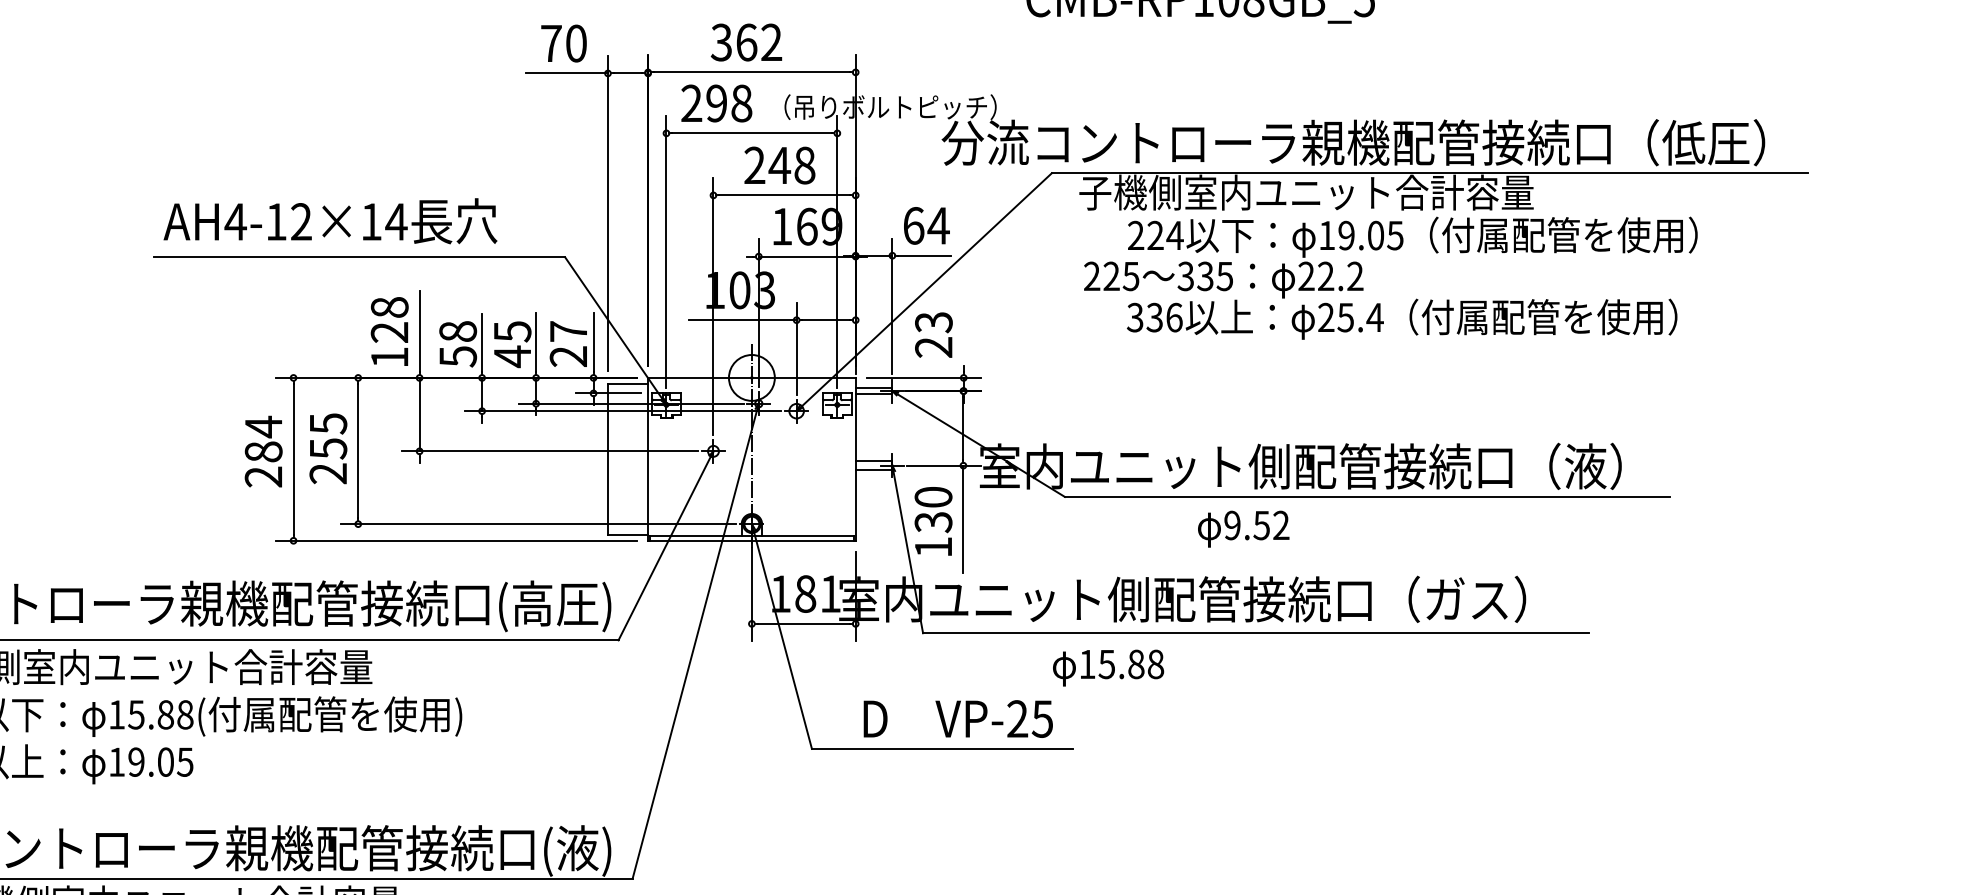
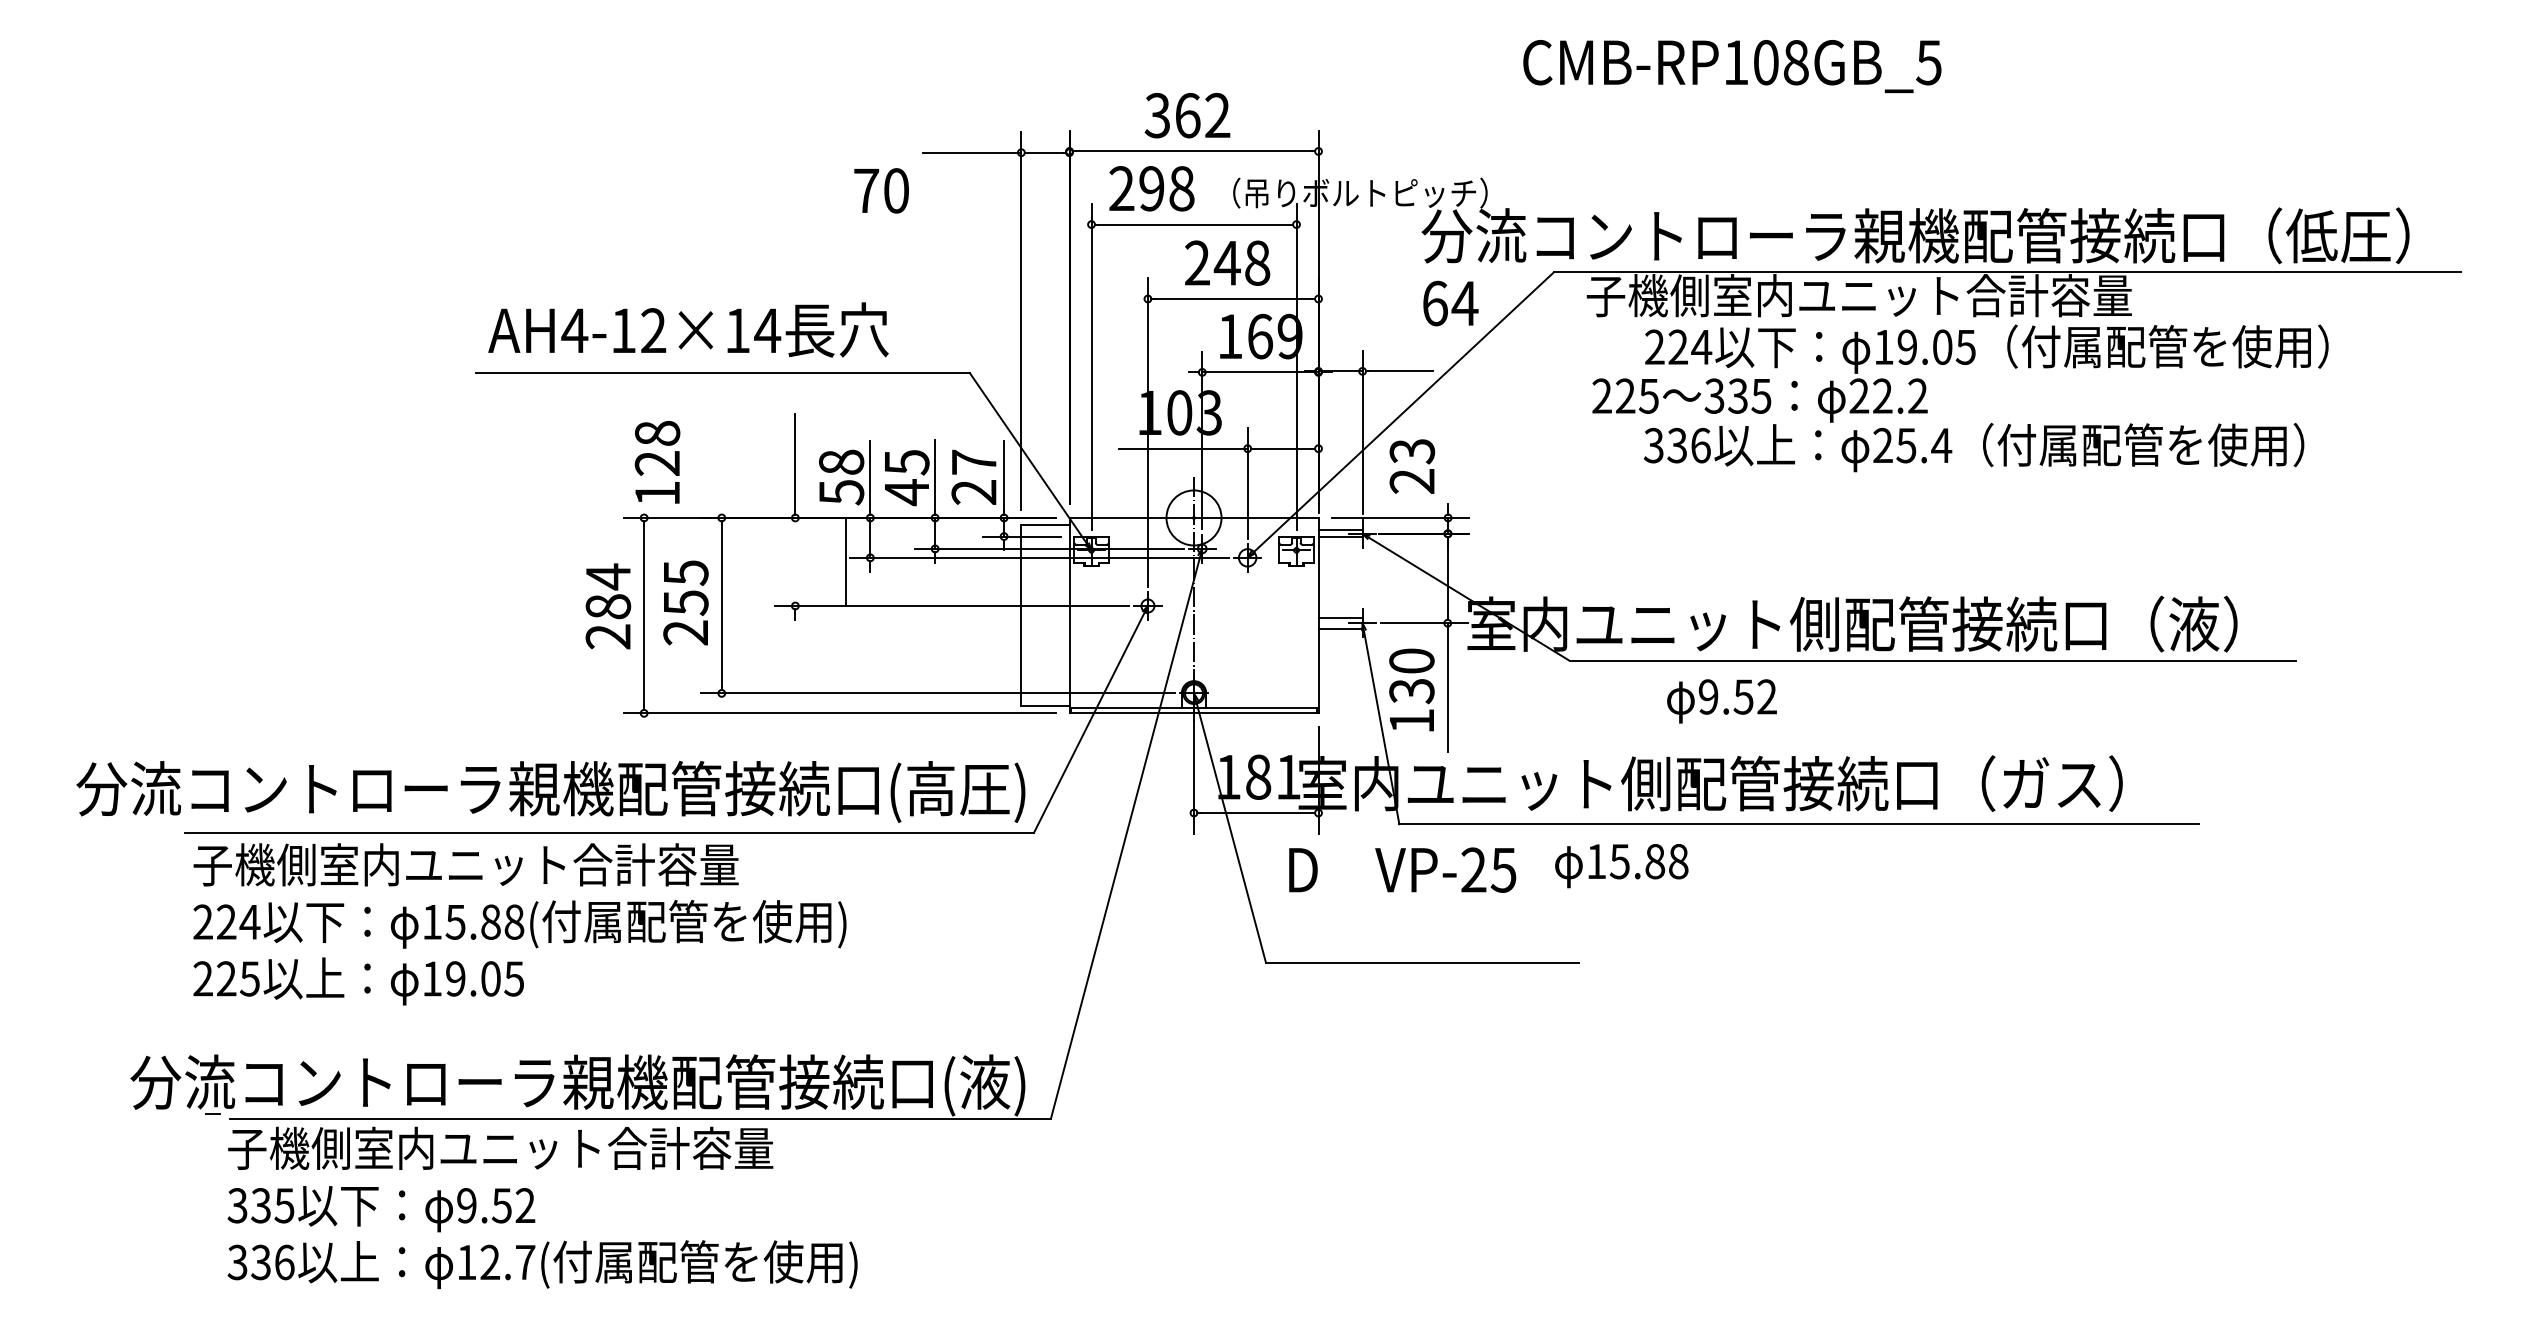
text: (563, 43) -> (881, 190), moved
text: (926, 225) -> (1450, 303), moved
text: (389, 331) -> (657, 462), moved
line: (419, 414) -> (846, 561), moved
text: (1243, 529) -> (1721, 701), moved
text: (958, 718) -> (1402, 869), moved

